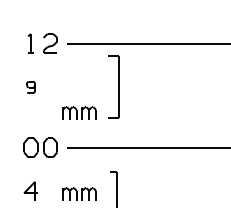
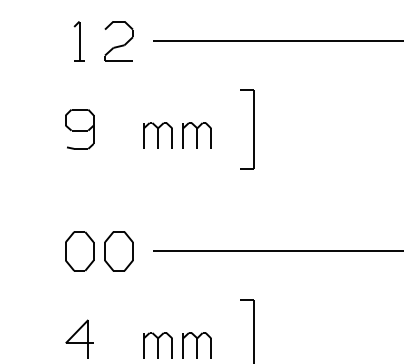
part: (30, 87) -> (78, 129), size x1.67
part: (113, 87) -> (246, 129), size x0.62
part: (79, 112) -> (177, 133), moved

